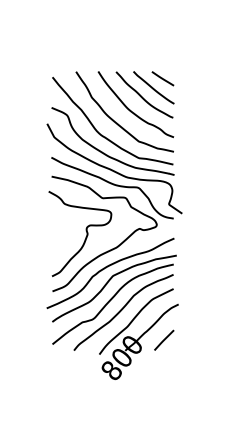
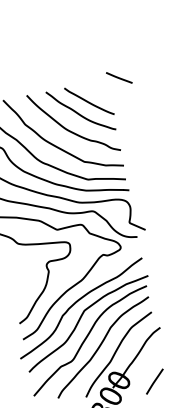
line: (162, 78) -> (118, 77), moved
line: (164, 339) -> (154, 380), moved

